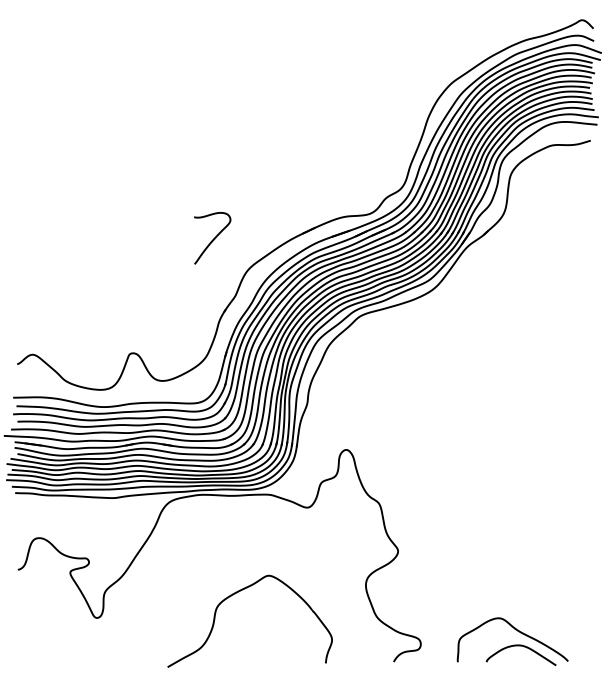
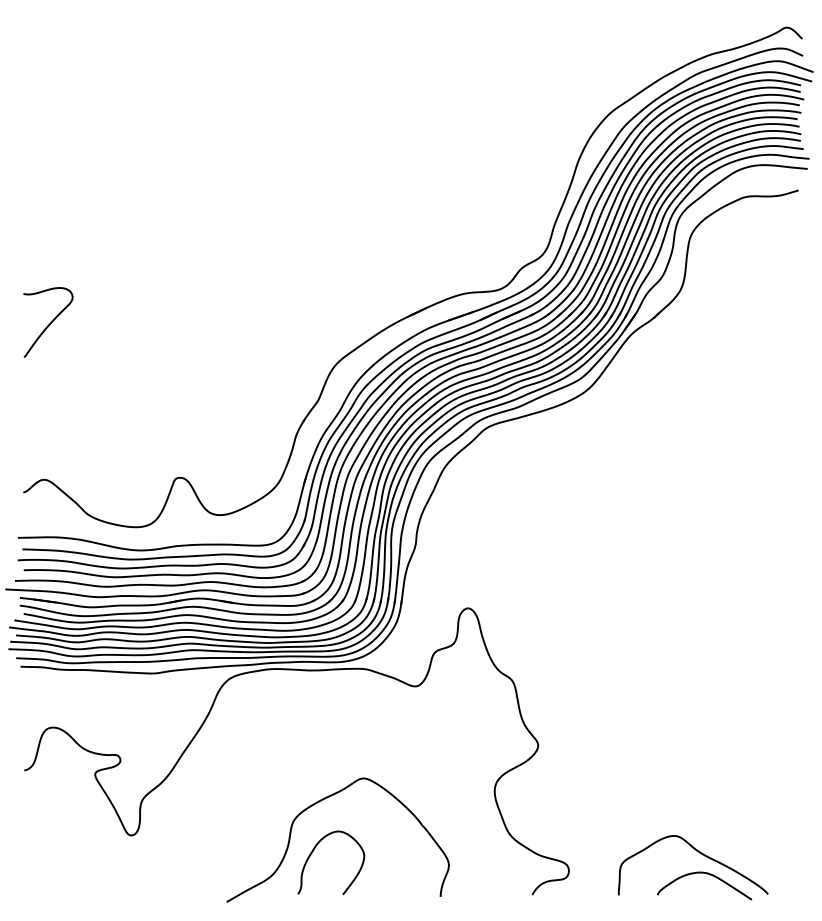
curve: (213, 239) -> (49, 323), moved
curve: (232, 629) -> (314, 850), added

